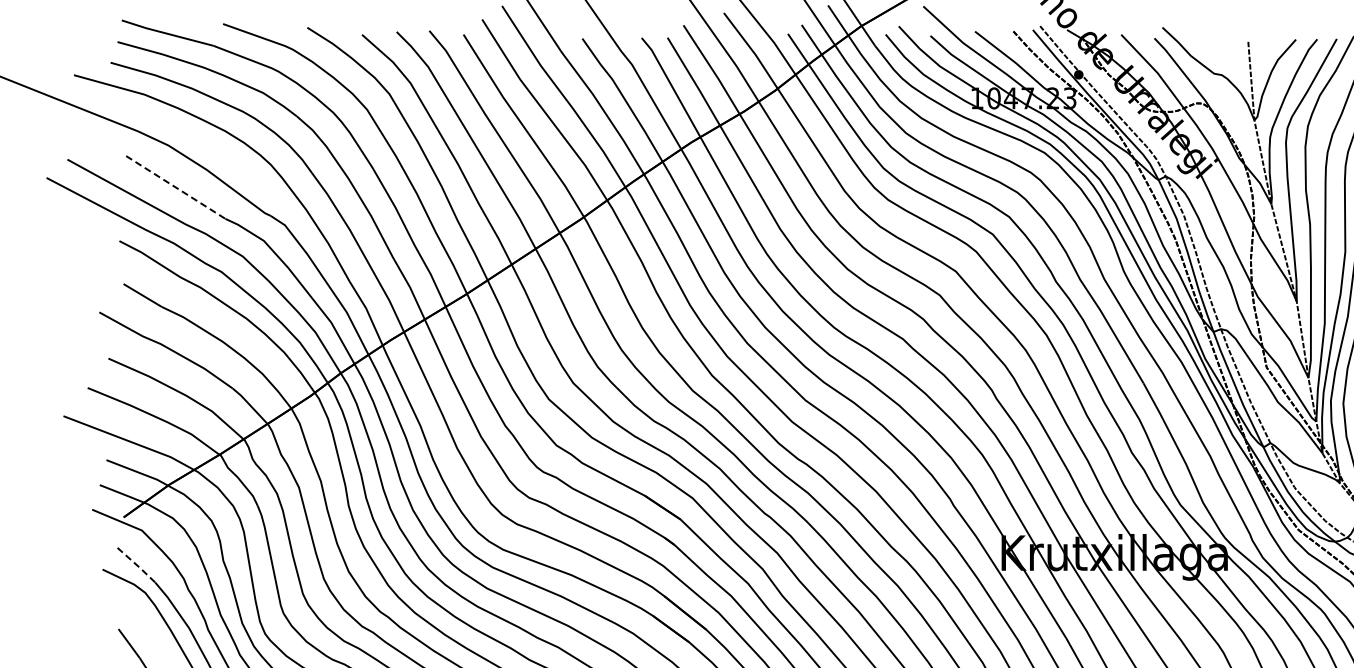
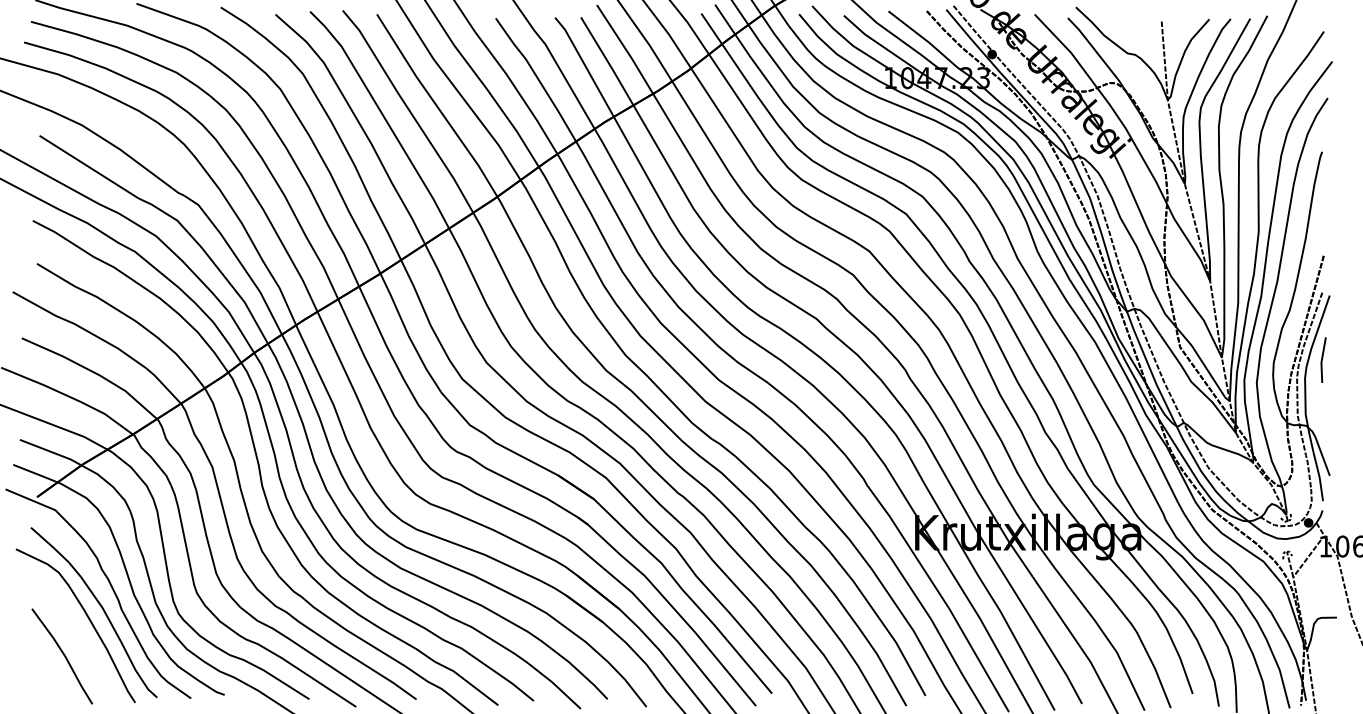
line: (176, 187) -> (89, 167), dashed -> solid
line: (137, 565) -> (50, 545), dashed -> solid

